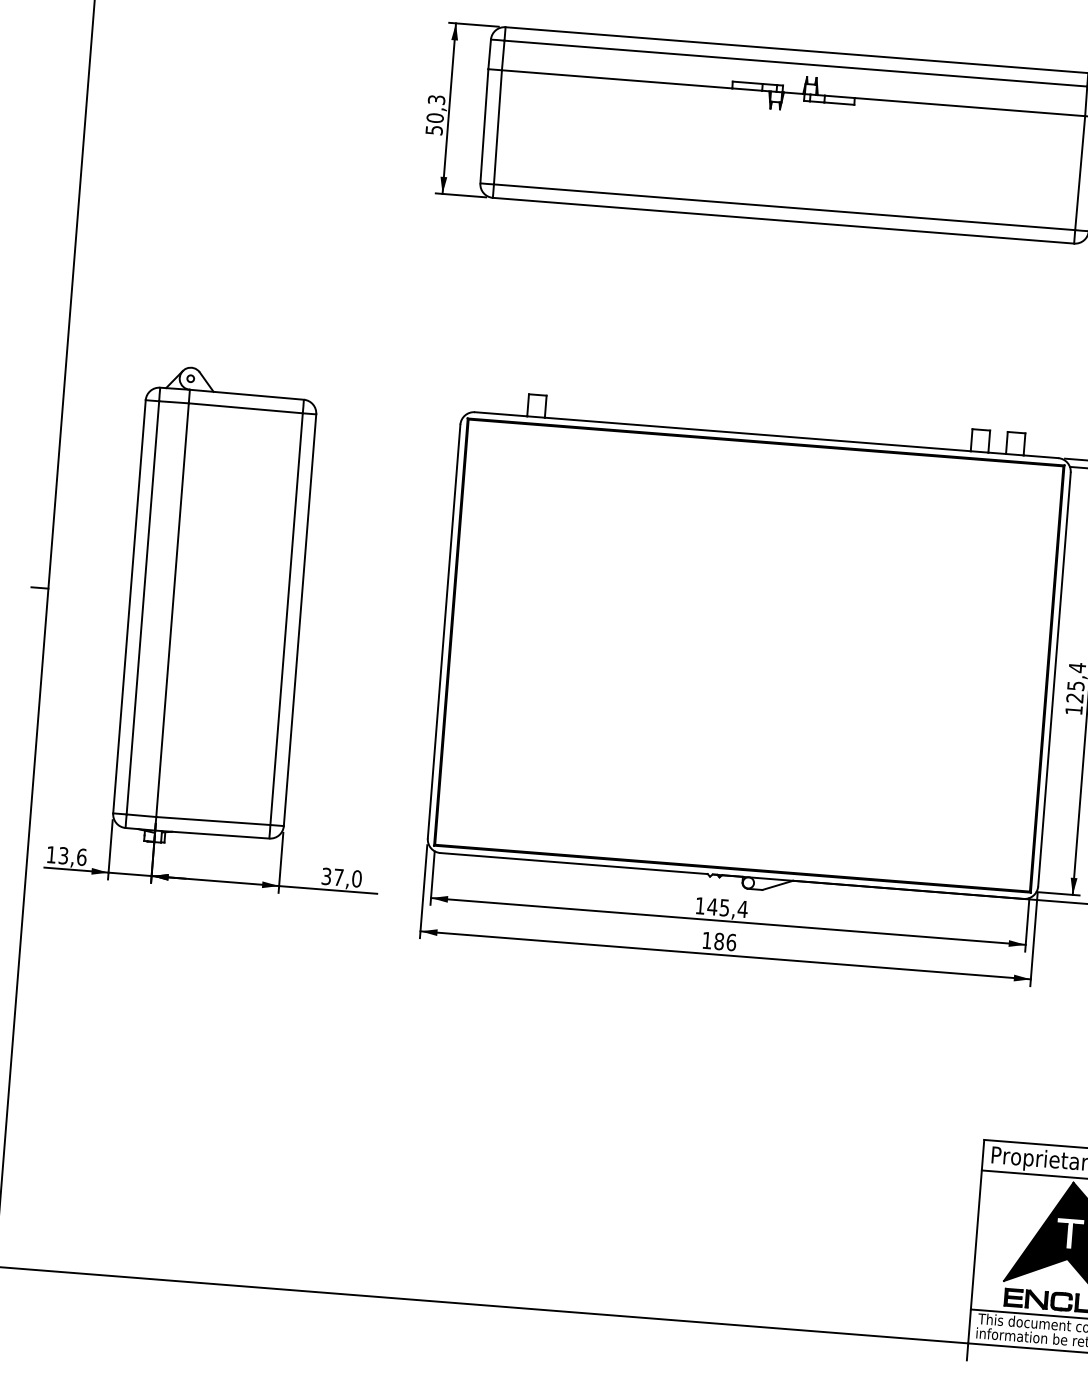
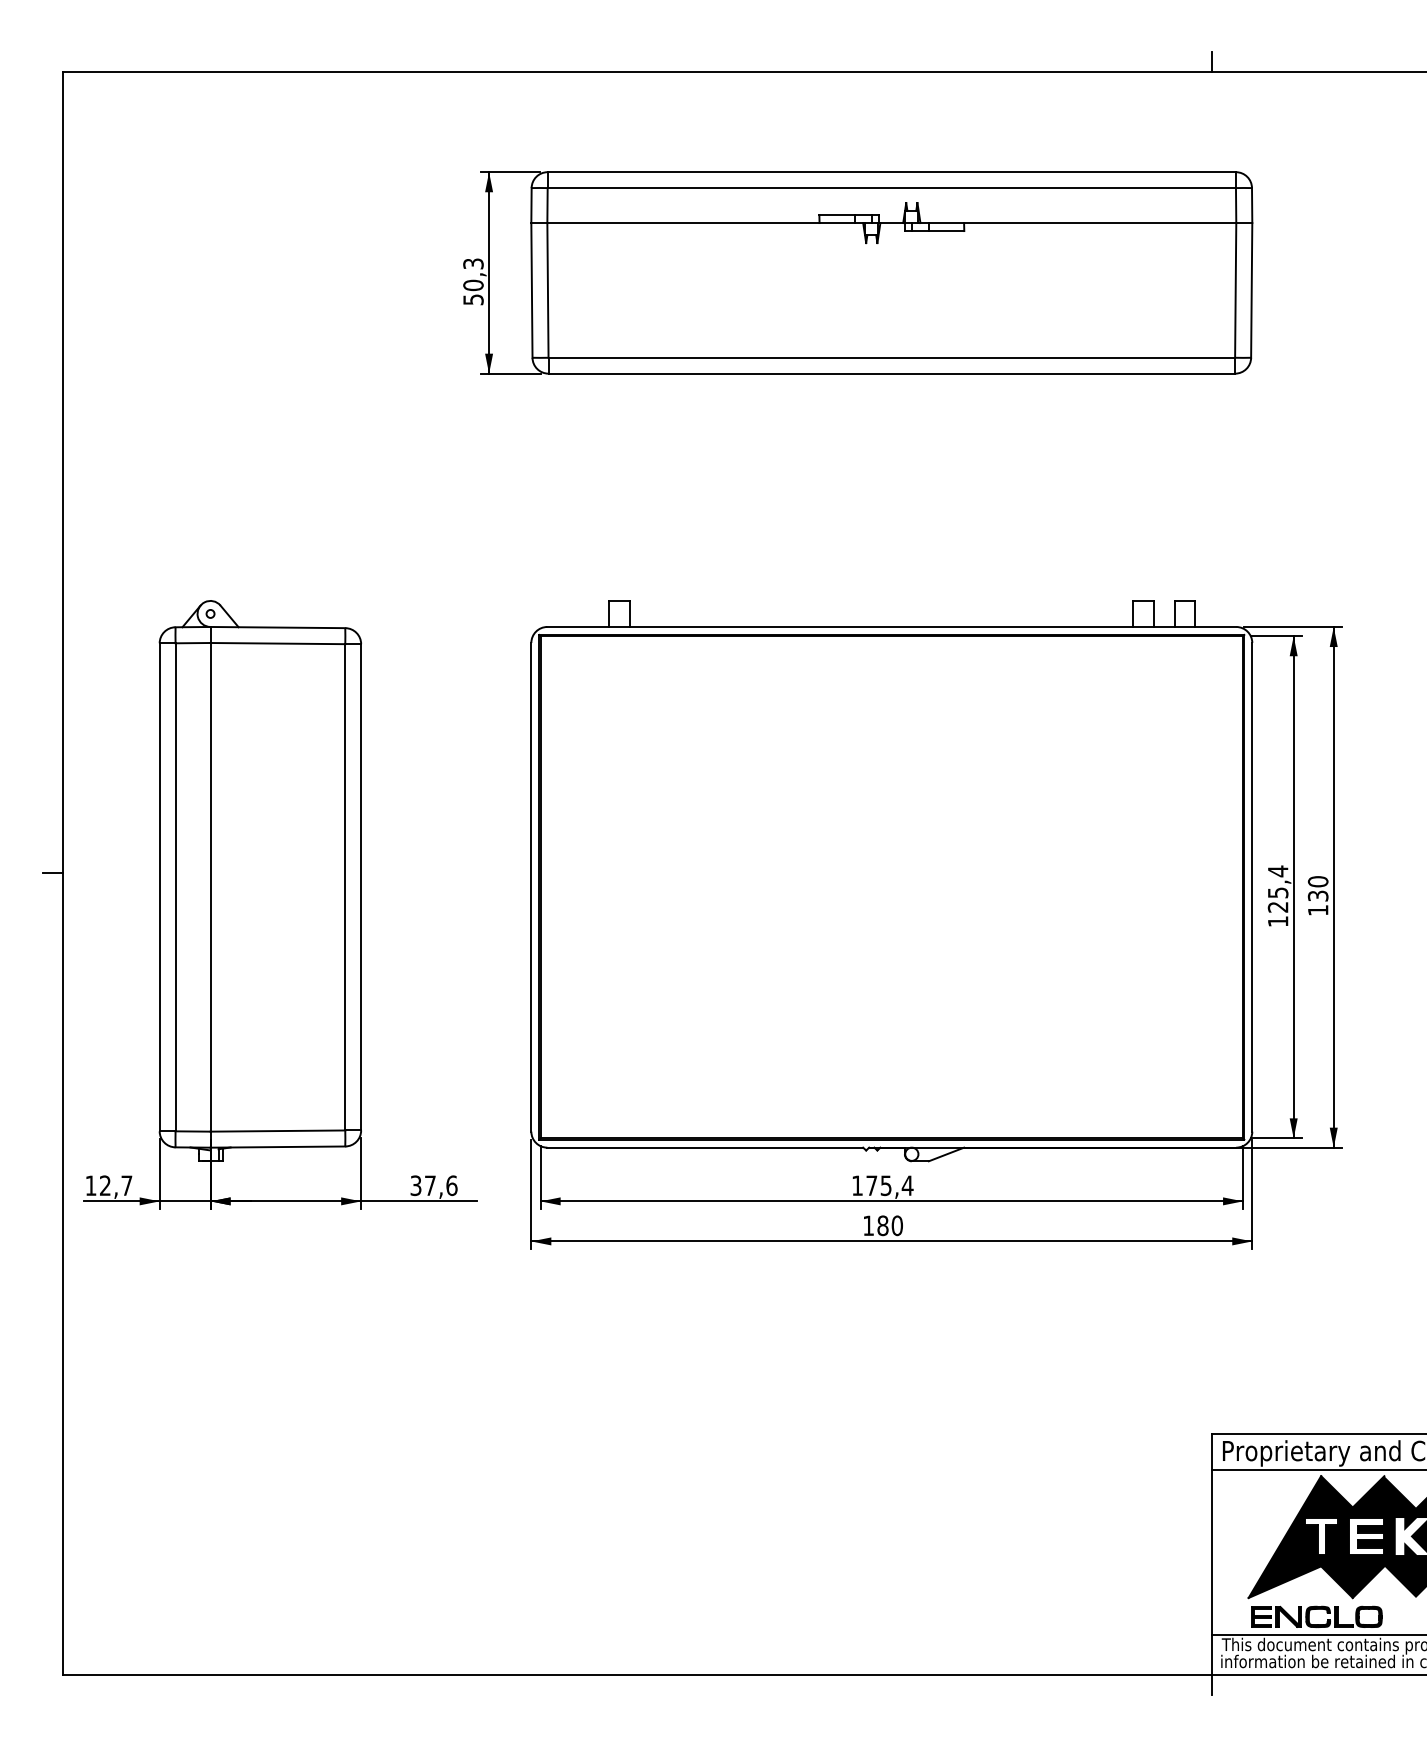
text: (73, 856) -> (116, 1185), 13,6 -> 12,7
text: (356, 878) -> (451, 1185), 37,0 -> 37,6
text: (712, 906) -> (871, 1185), 145,4 -> 175,4
text: (731, 942) -> (897, 1225), 186 -> 180

